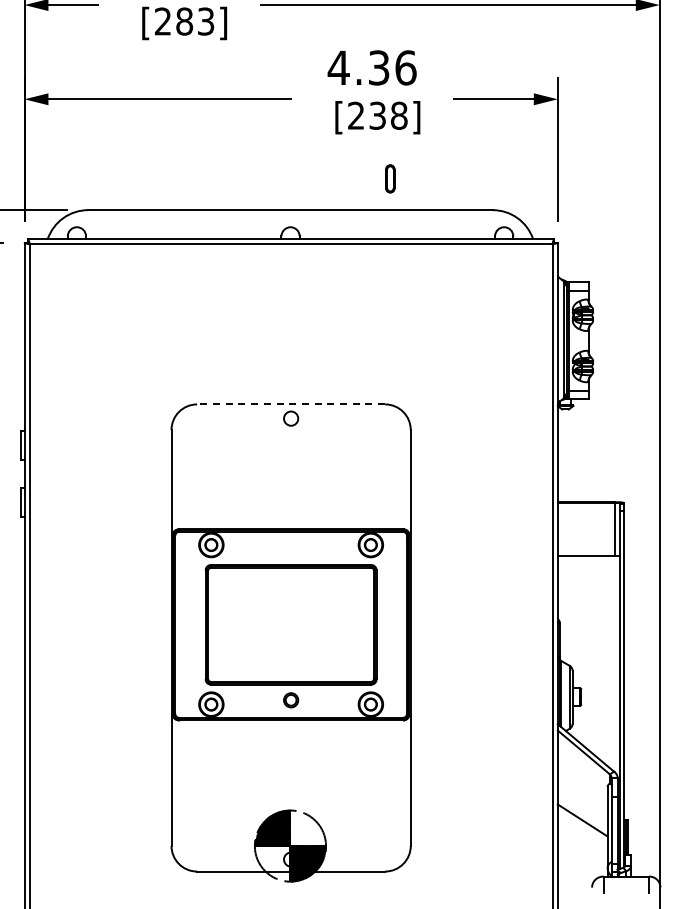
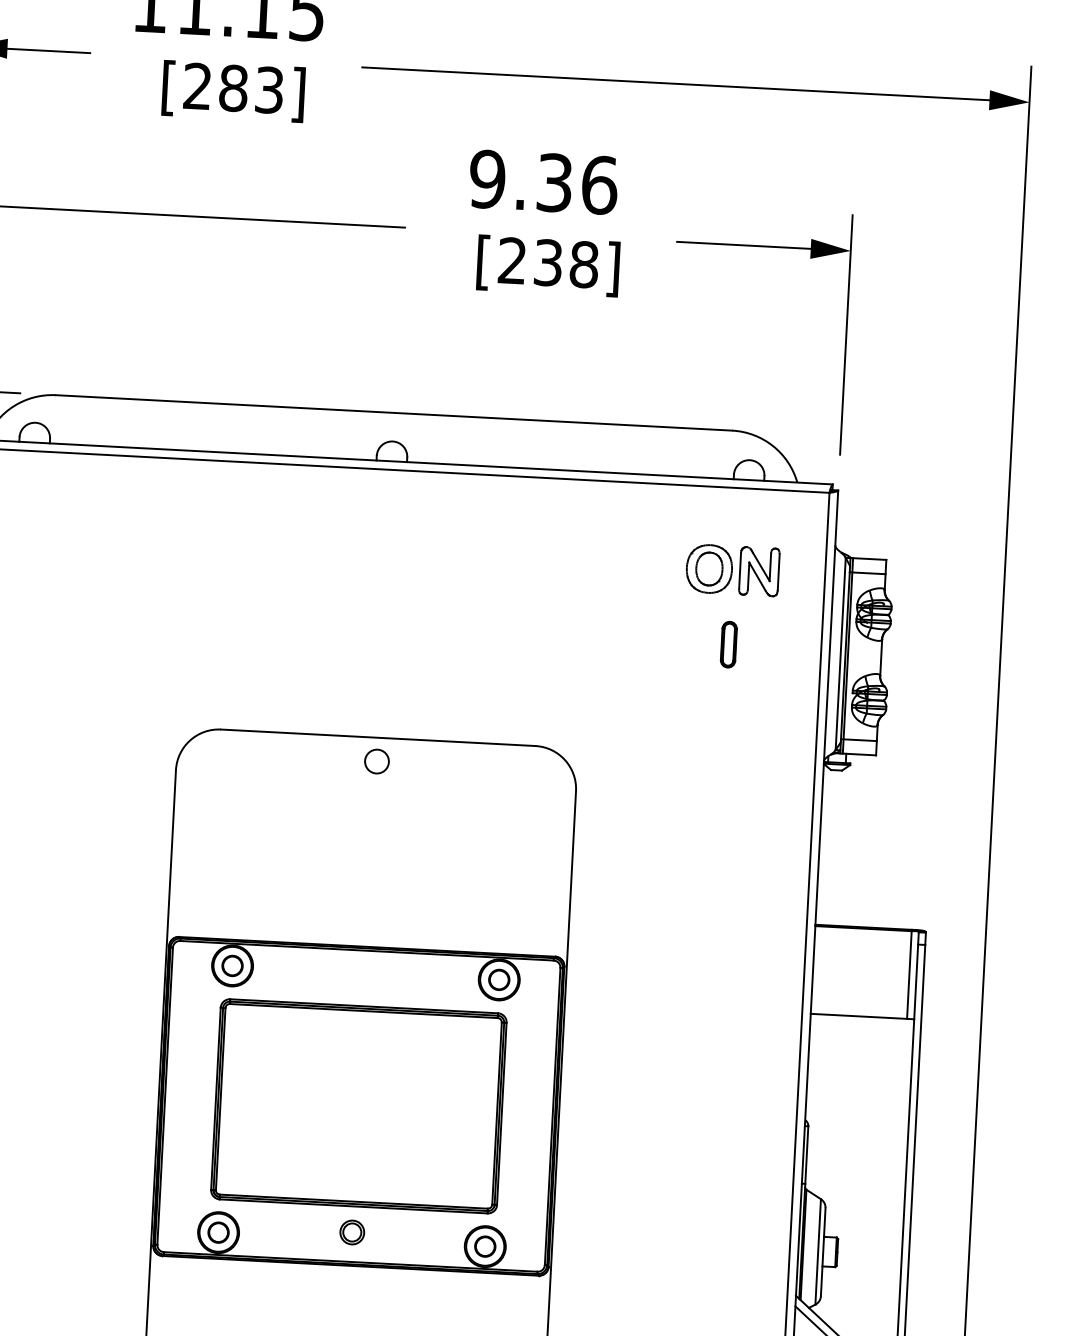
text: (338, 67) -> (486, 178), 4.36 -> 9.36
part: (390, 178) -> (729, 643), moved
part: (497, 293) -> (732, 570), added
line: (291, 404) -> (378, 737), dashed -> solid

